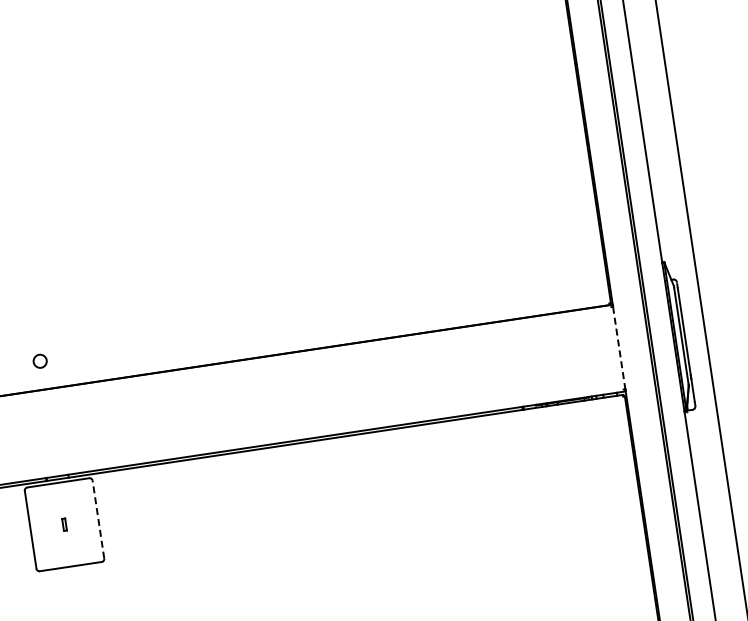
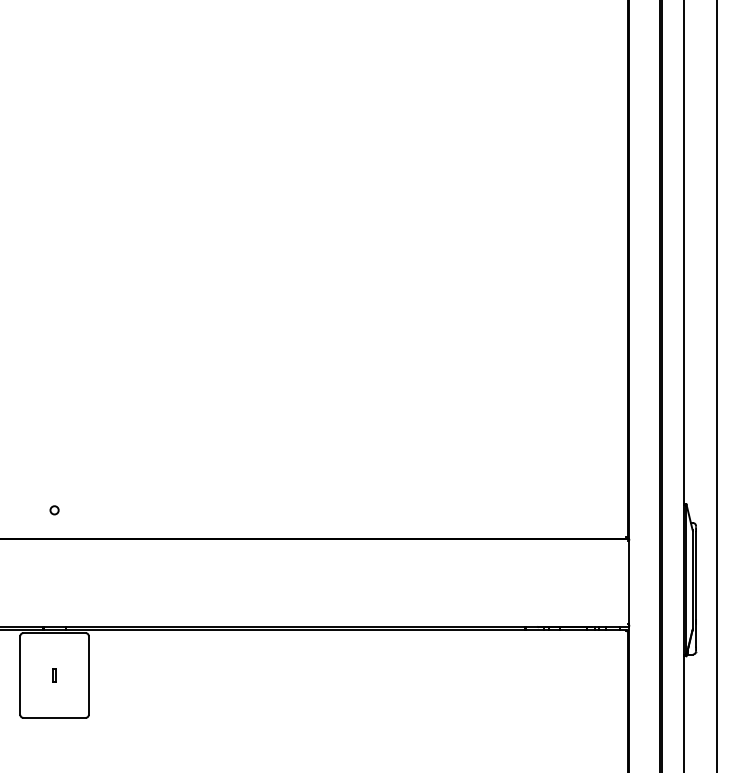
line: (619, 347) -> (629, 582), dashed -> solid
circle: (40, 361) -> (54, 510), size x0.62
line: (98, 519) -> (88, 675), dashed -> solid

